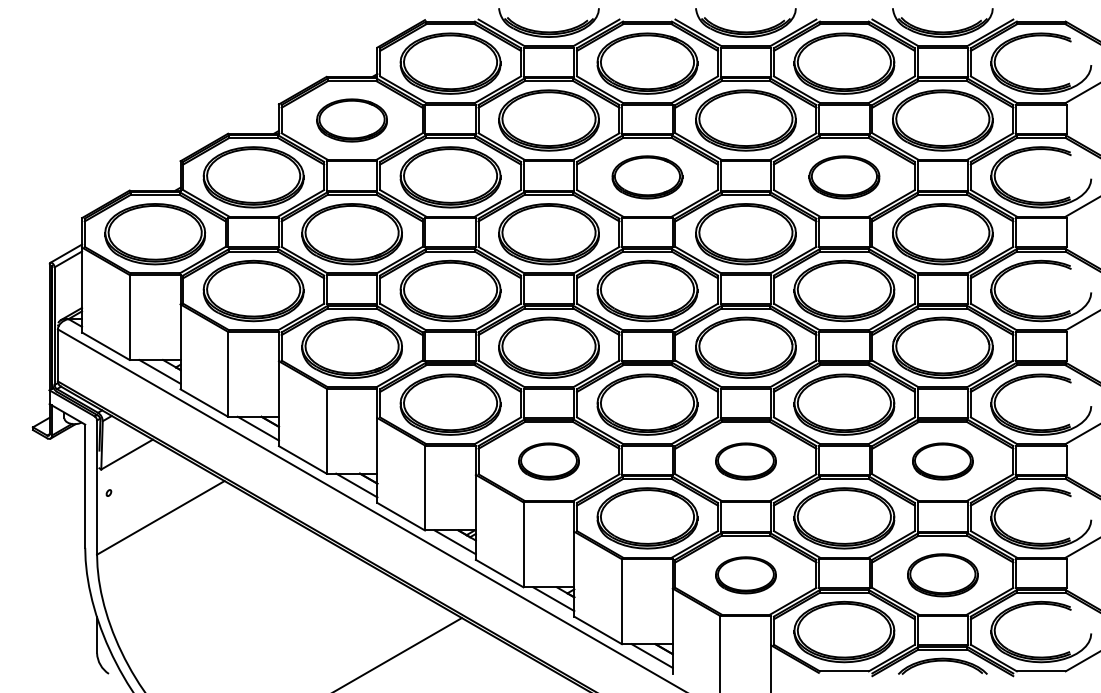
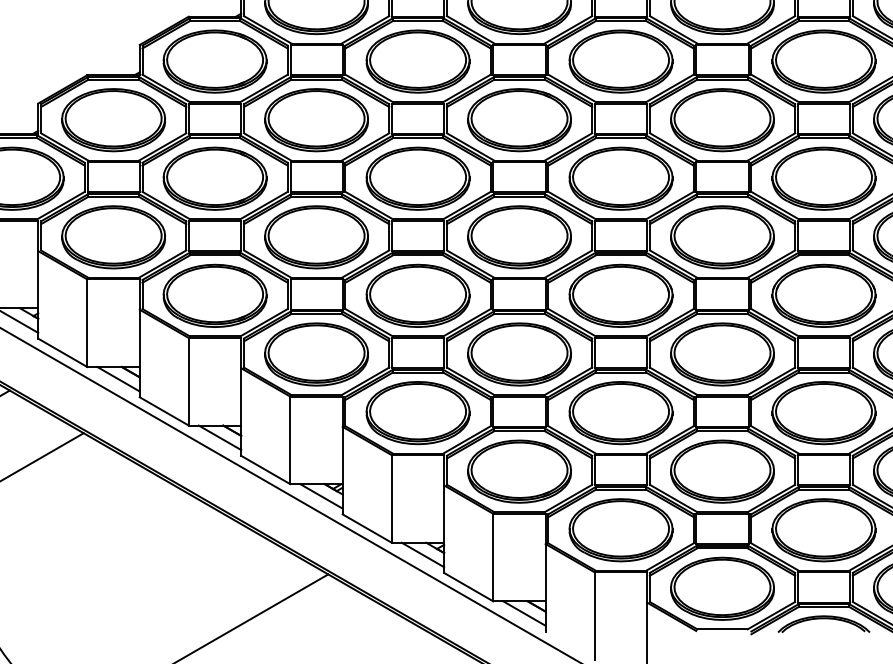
part: (351, 120) -> (214, 61), size x1.43
part: (647, 177) -> (519, 120), size x1.43
part: (844, 177) -> (722, 120), size x1.43
part: (548, 461) -> (417, 413), size x1.67
part: (745, 461) -> (620, 413), size x1.67
part: (942, 461) -> (823, 413), size x1.67
part: (745, 575) -> (620, 530), size x1.67
part: (942, 575) -> (823, 530), size x1.43

